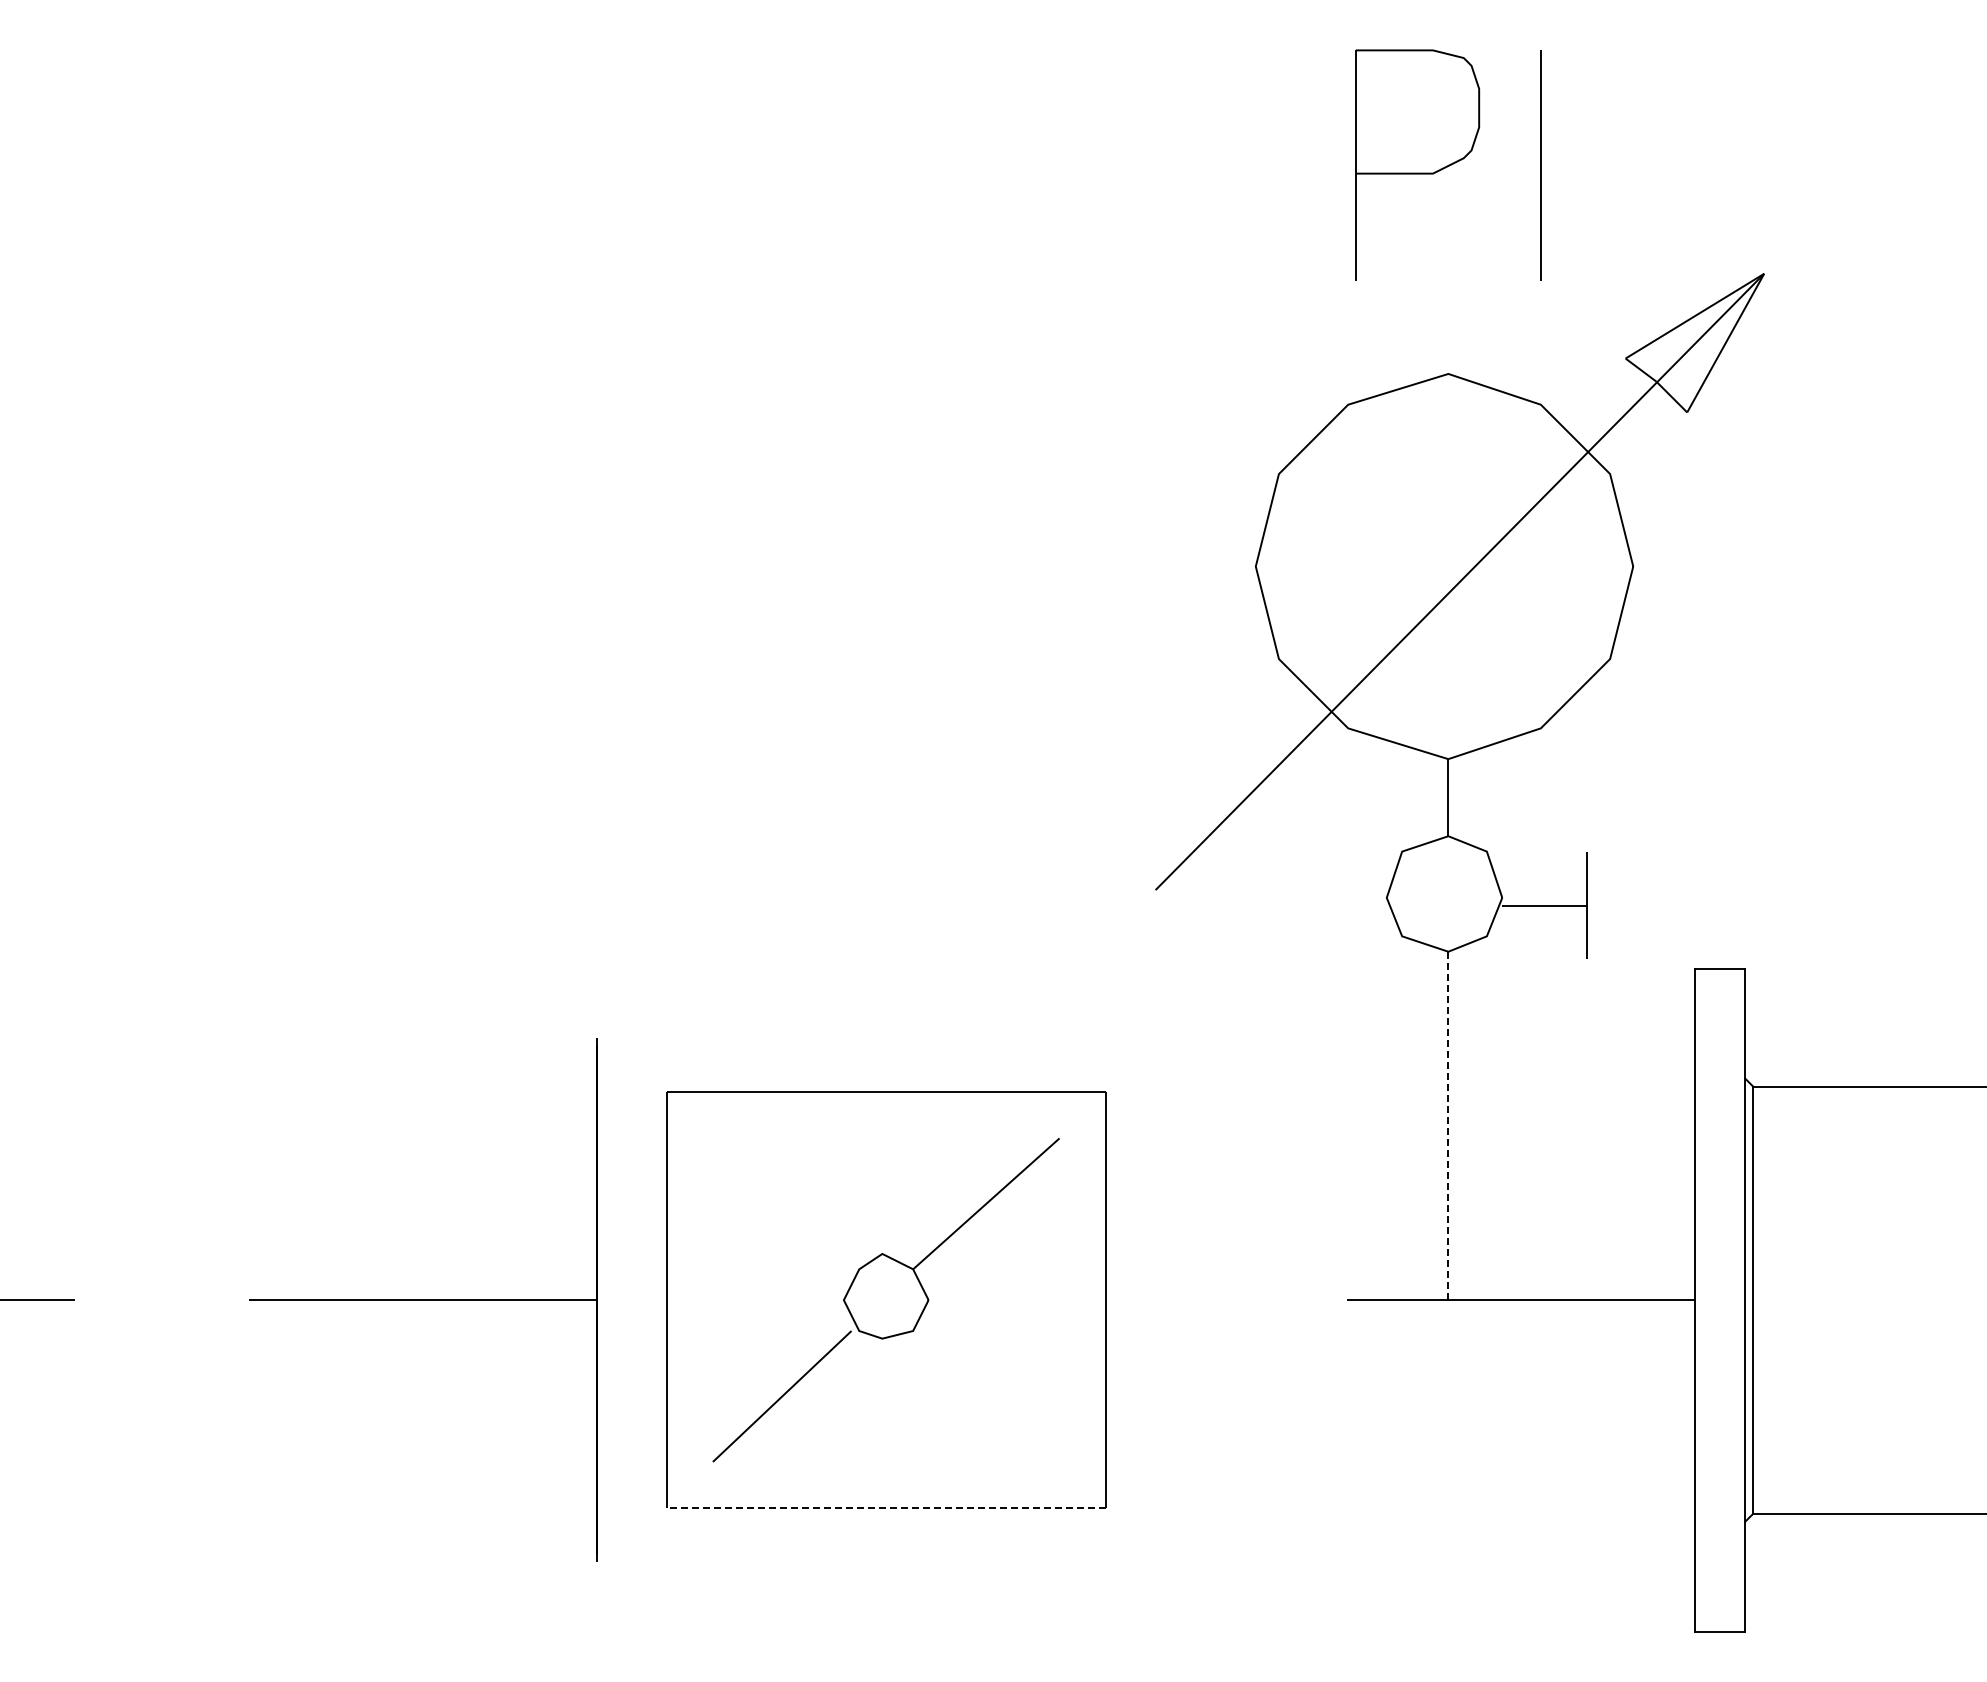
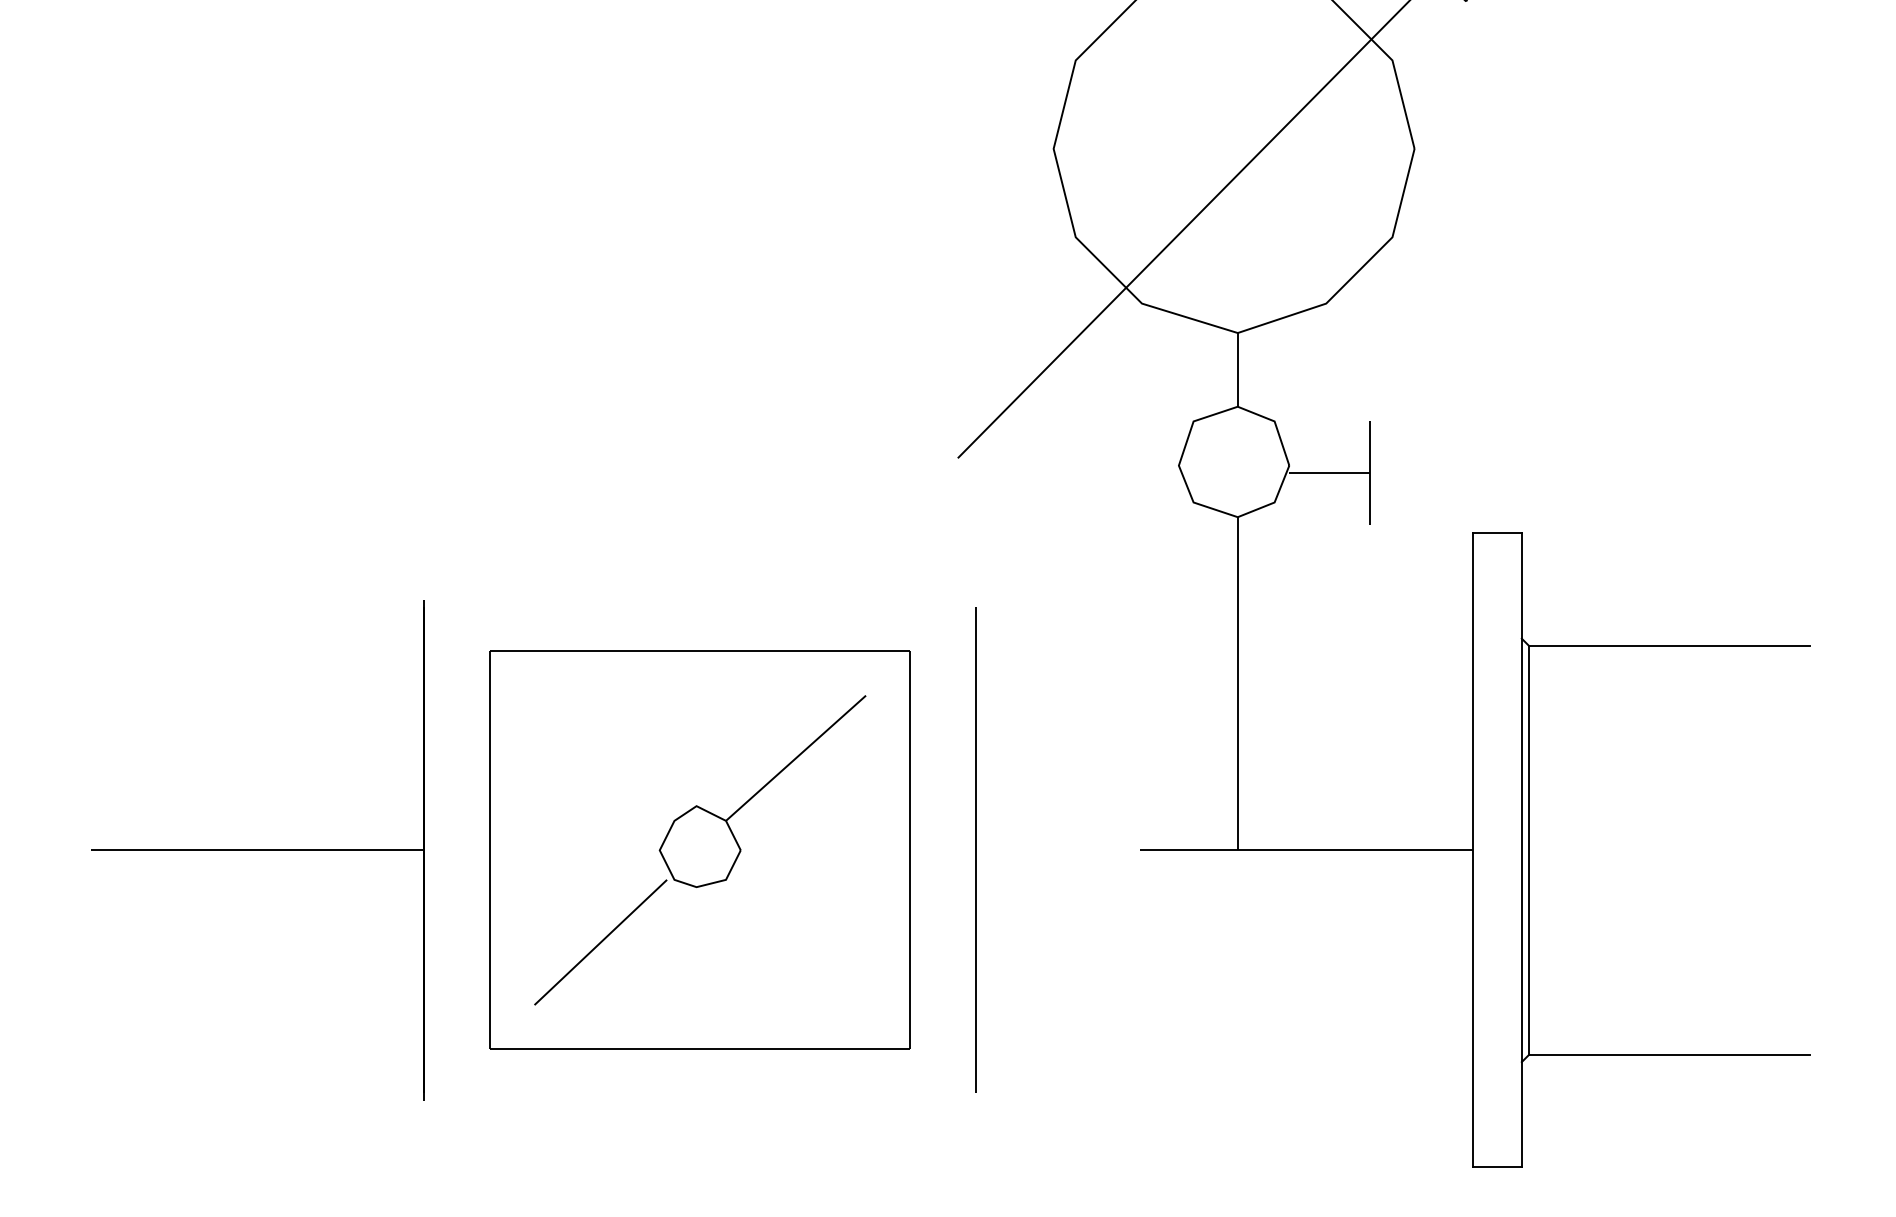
line: (1448, 1126) -> (1237, 684), dashed -> solid
line: (1174, 1299) -> (975, 849), added
line: (886, 1508) -> (700, 1049), dashed -> solid

